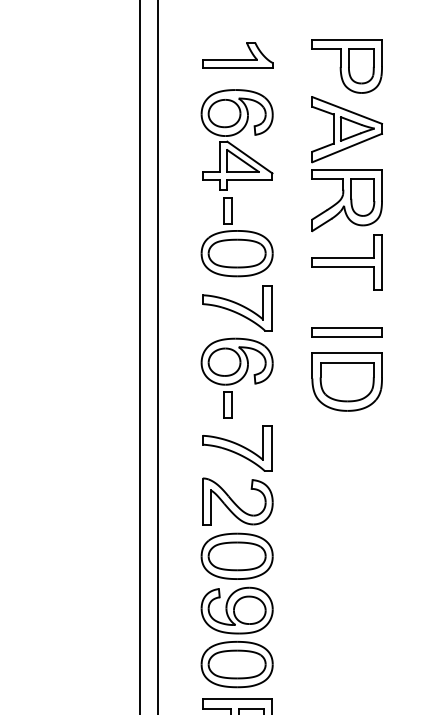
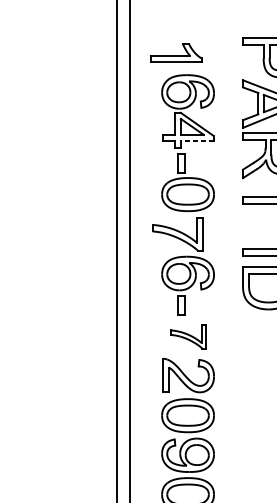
part: (237, 55) -> (175, 52), moved
line: (249, 180) -> (197, 141), solid -> dashed
part: (237, 308) -> (178, 234), moved
part: (237, 448) -> (188, 336), size x0.7

